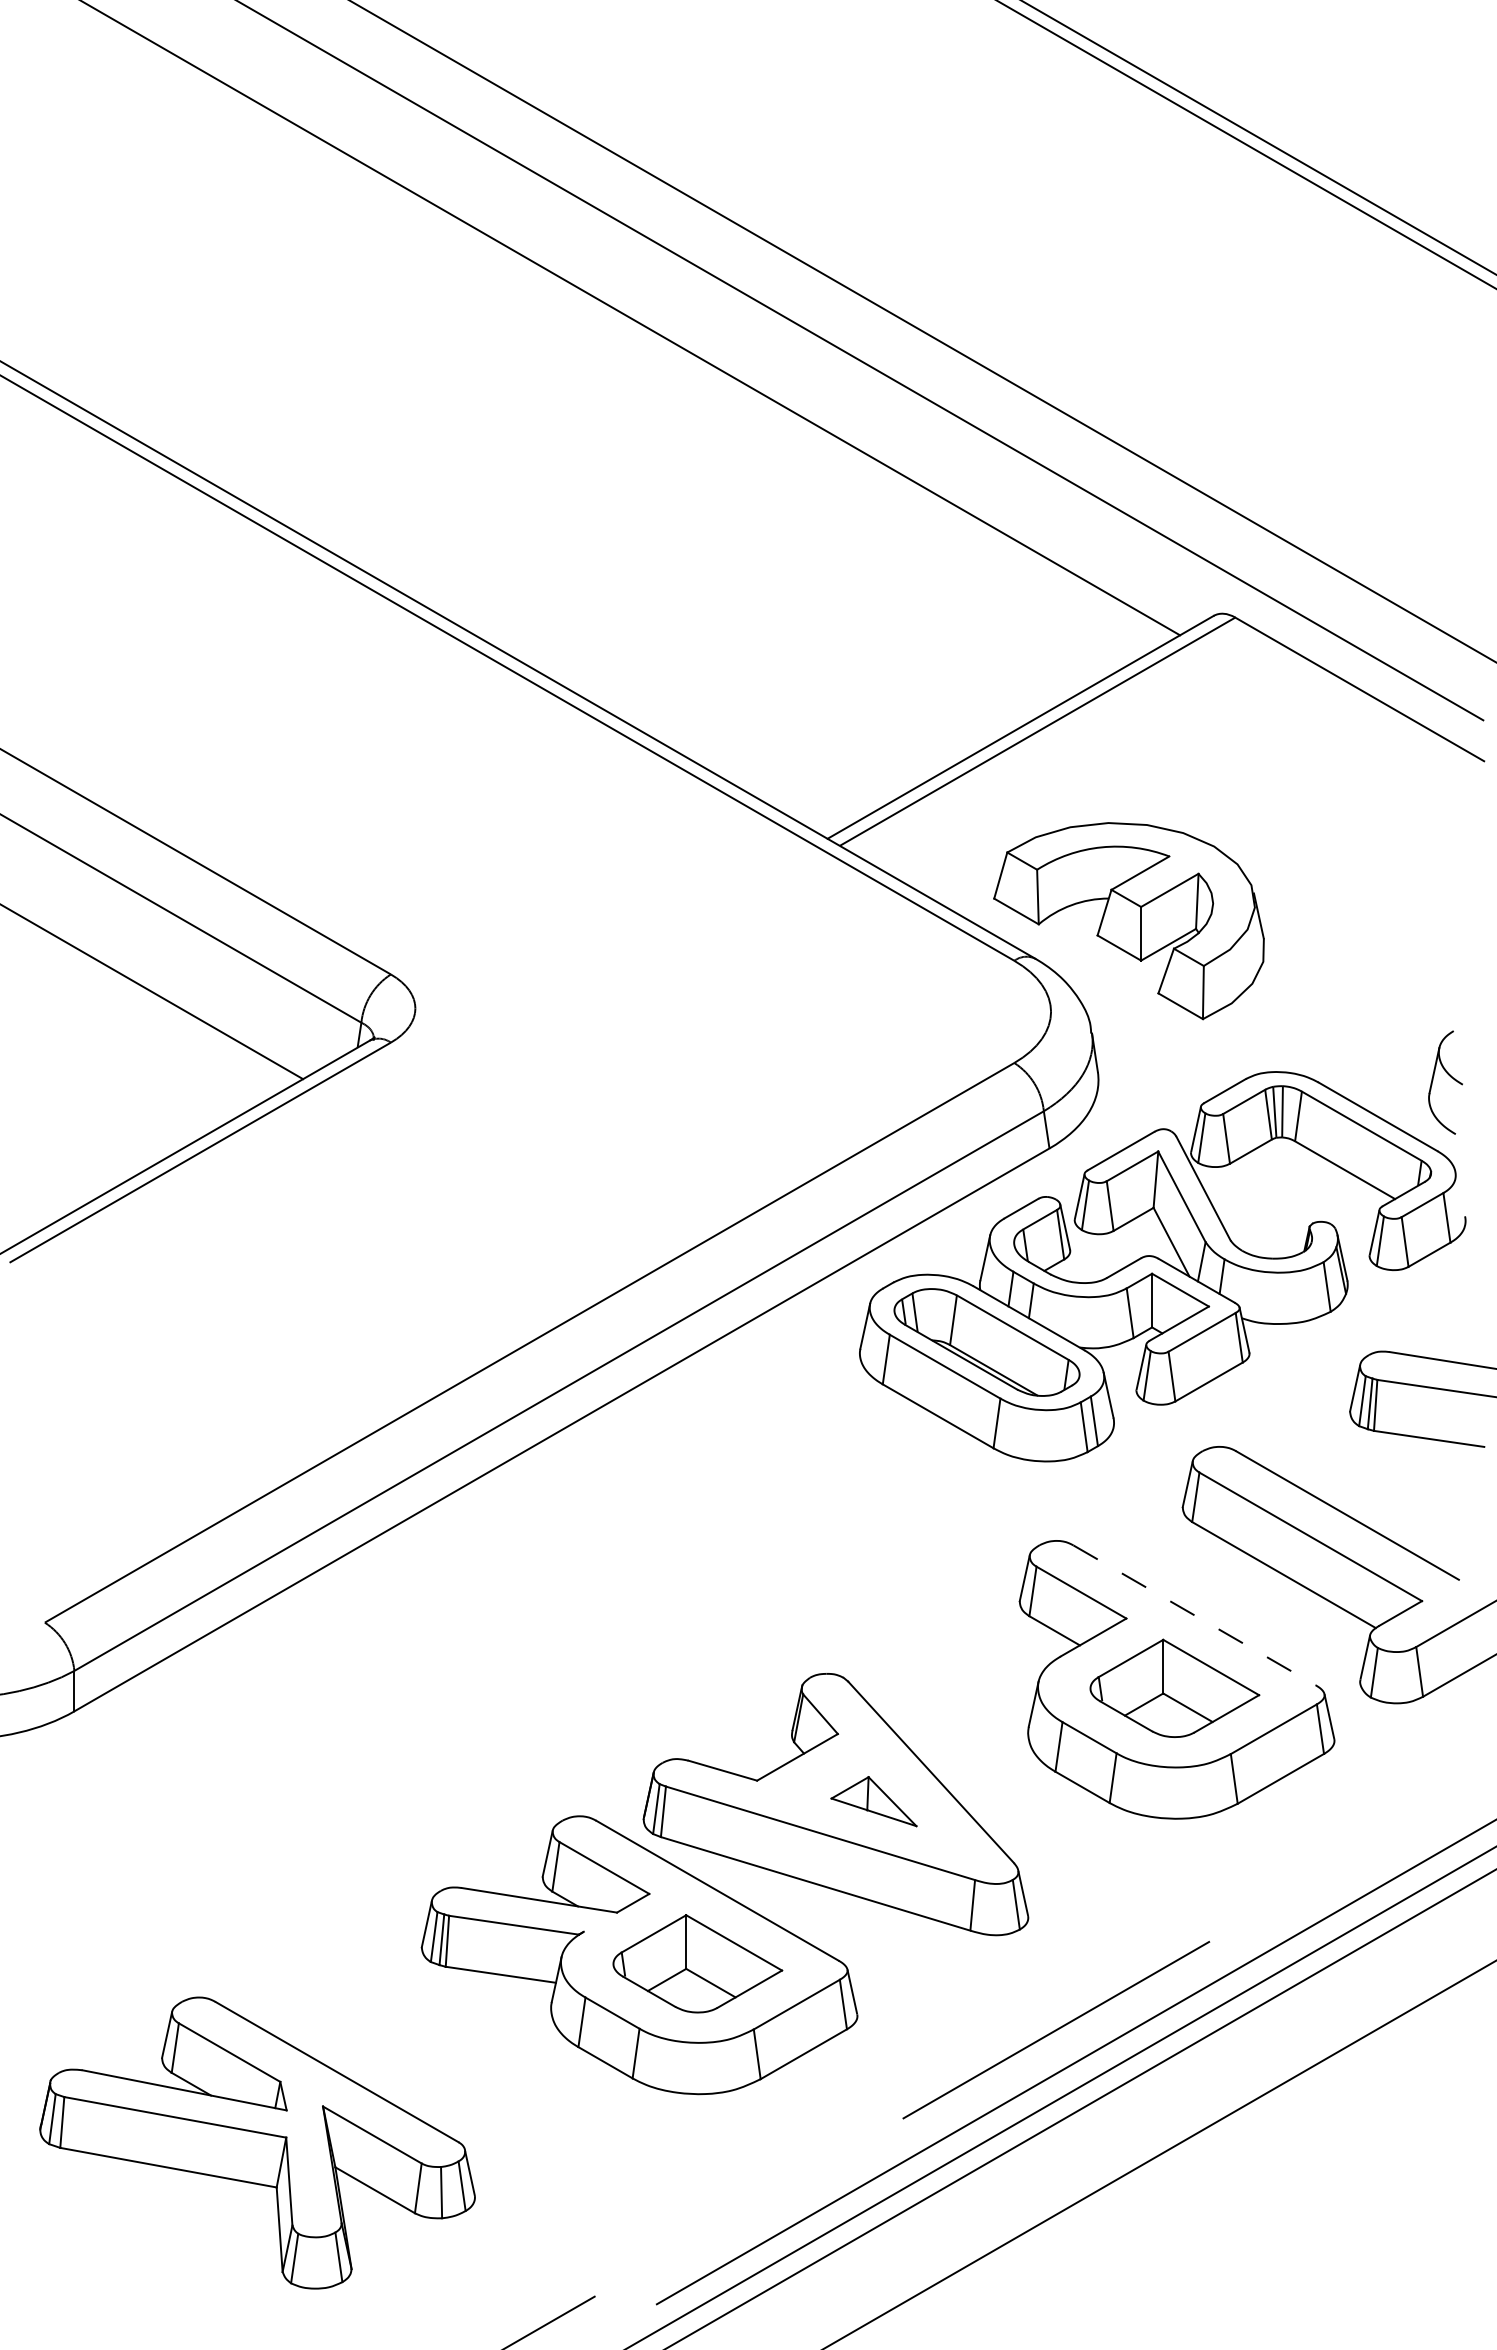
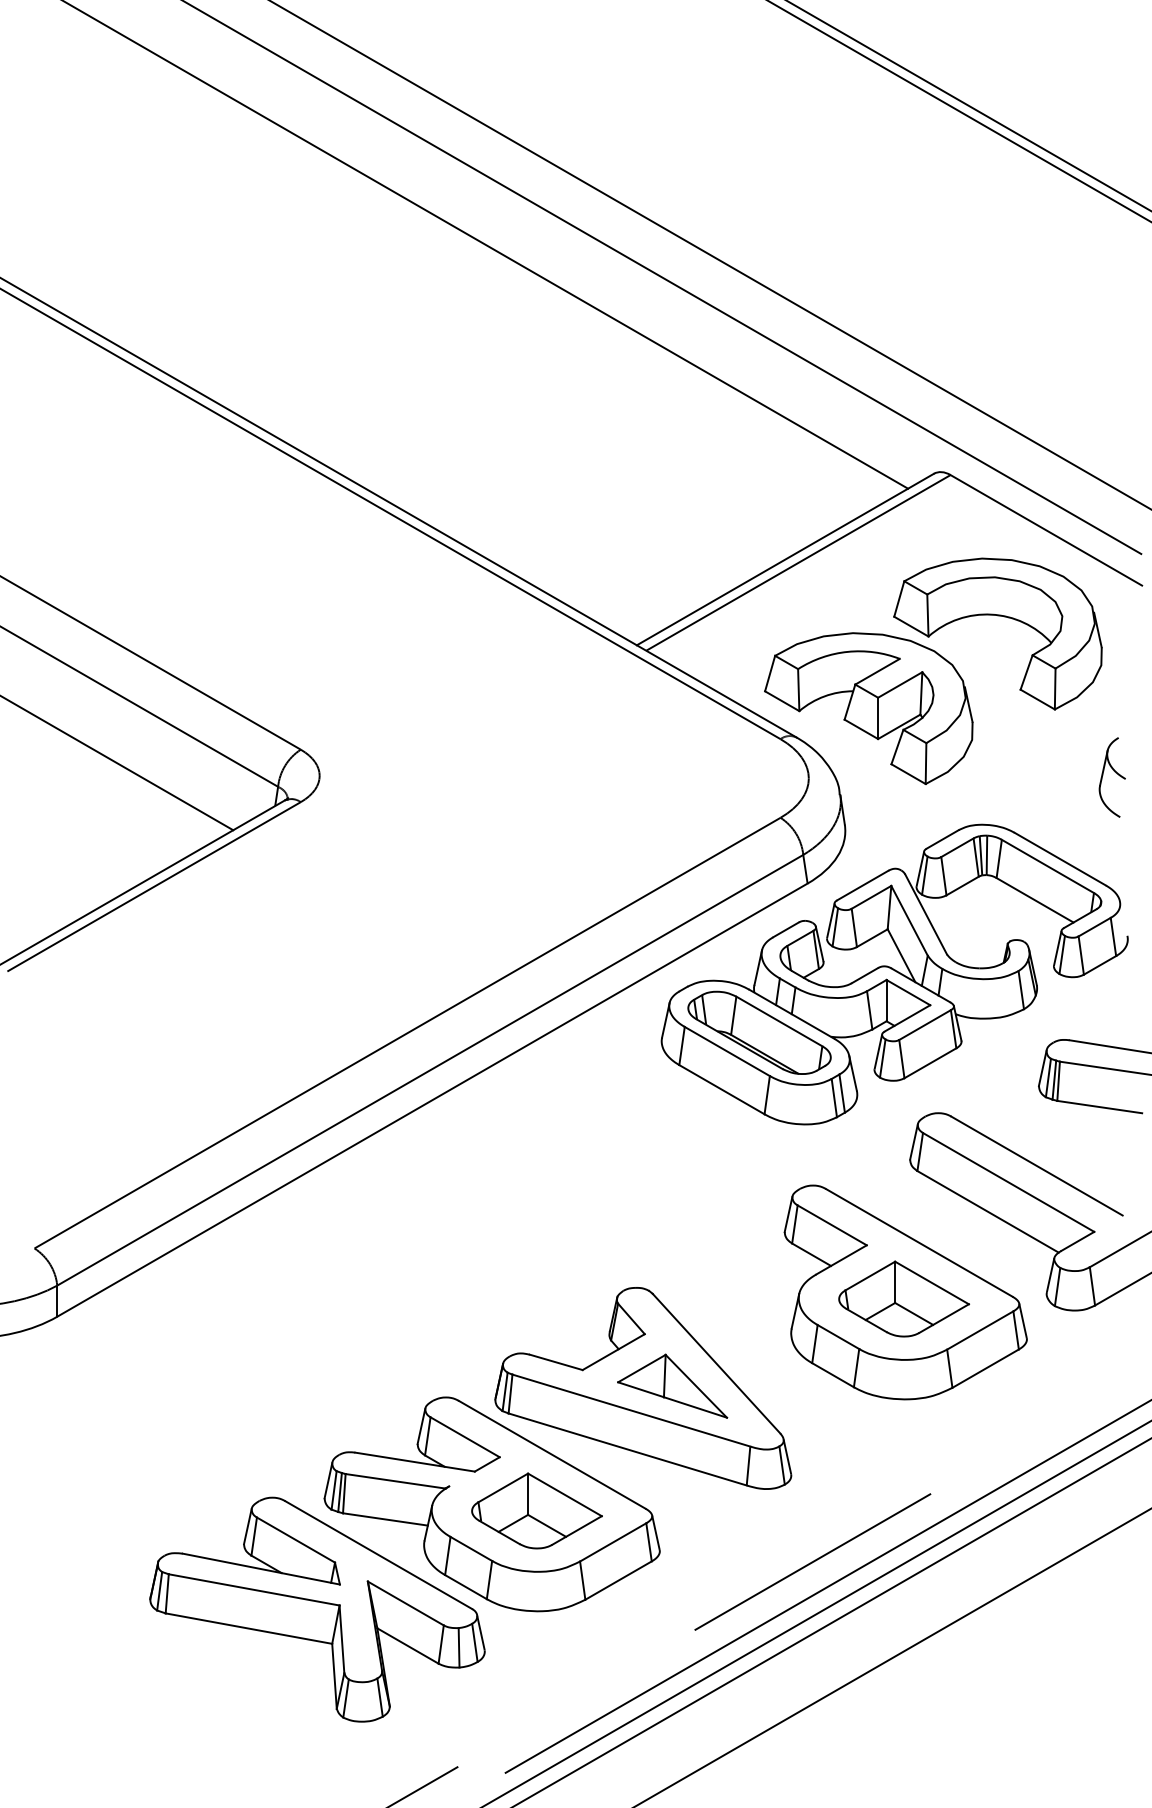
part: (1299, 801) -> (999, 616), added
part: (1450, 1077) -> (1116, 773), moved
line: (1194, 1615) -> (919, 1242), dashed -> solid
part: (873, 1801) -> (672, 1386), size x1.67
part: (257, 2142) -> (317, 1609), moved

